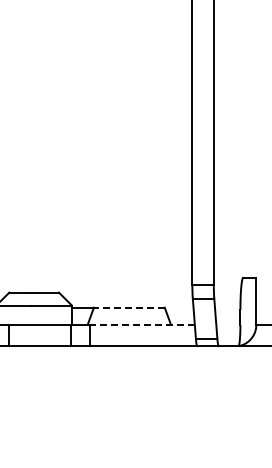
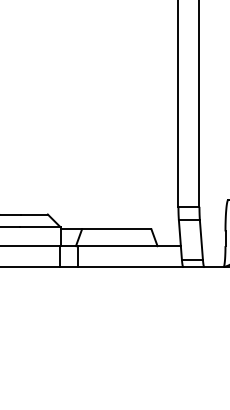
line: (128, 307) -> (115, 229), dashed -> solid
line: (142, 324) -> (129, 245), dashed -> solid

